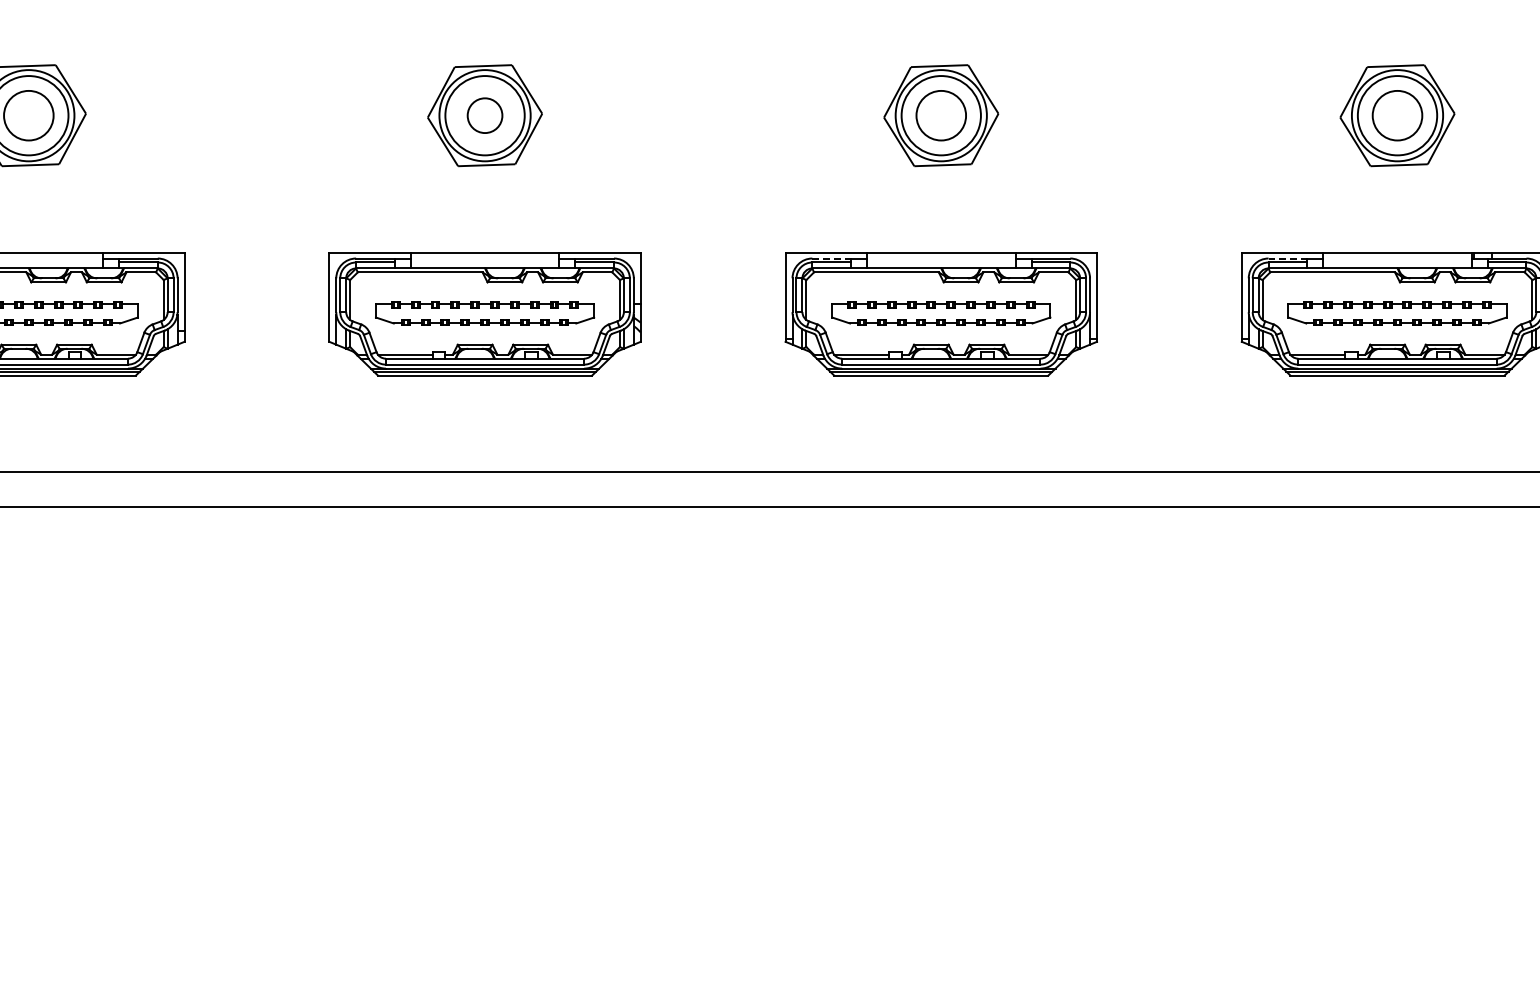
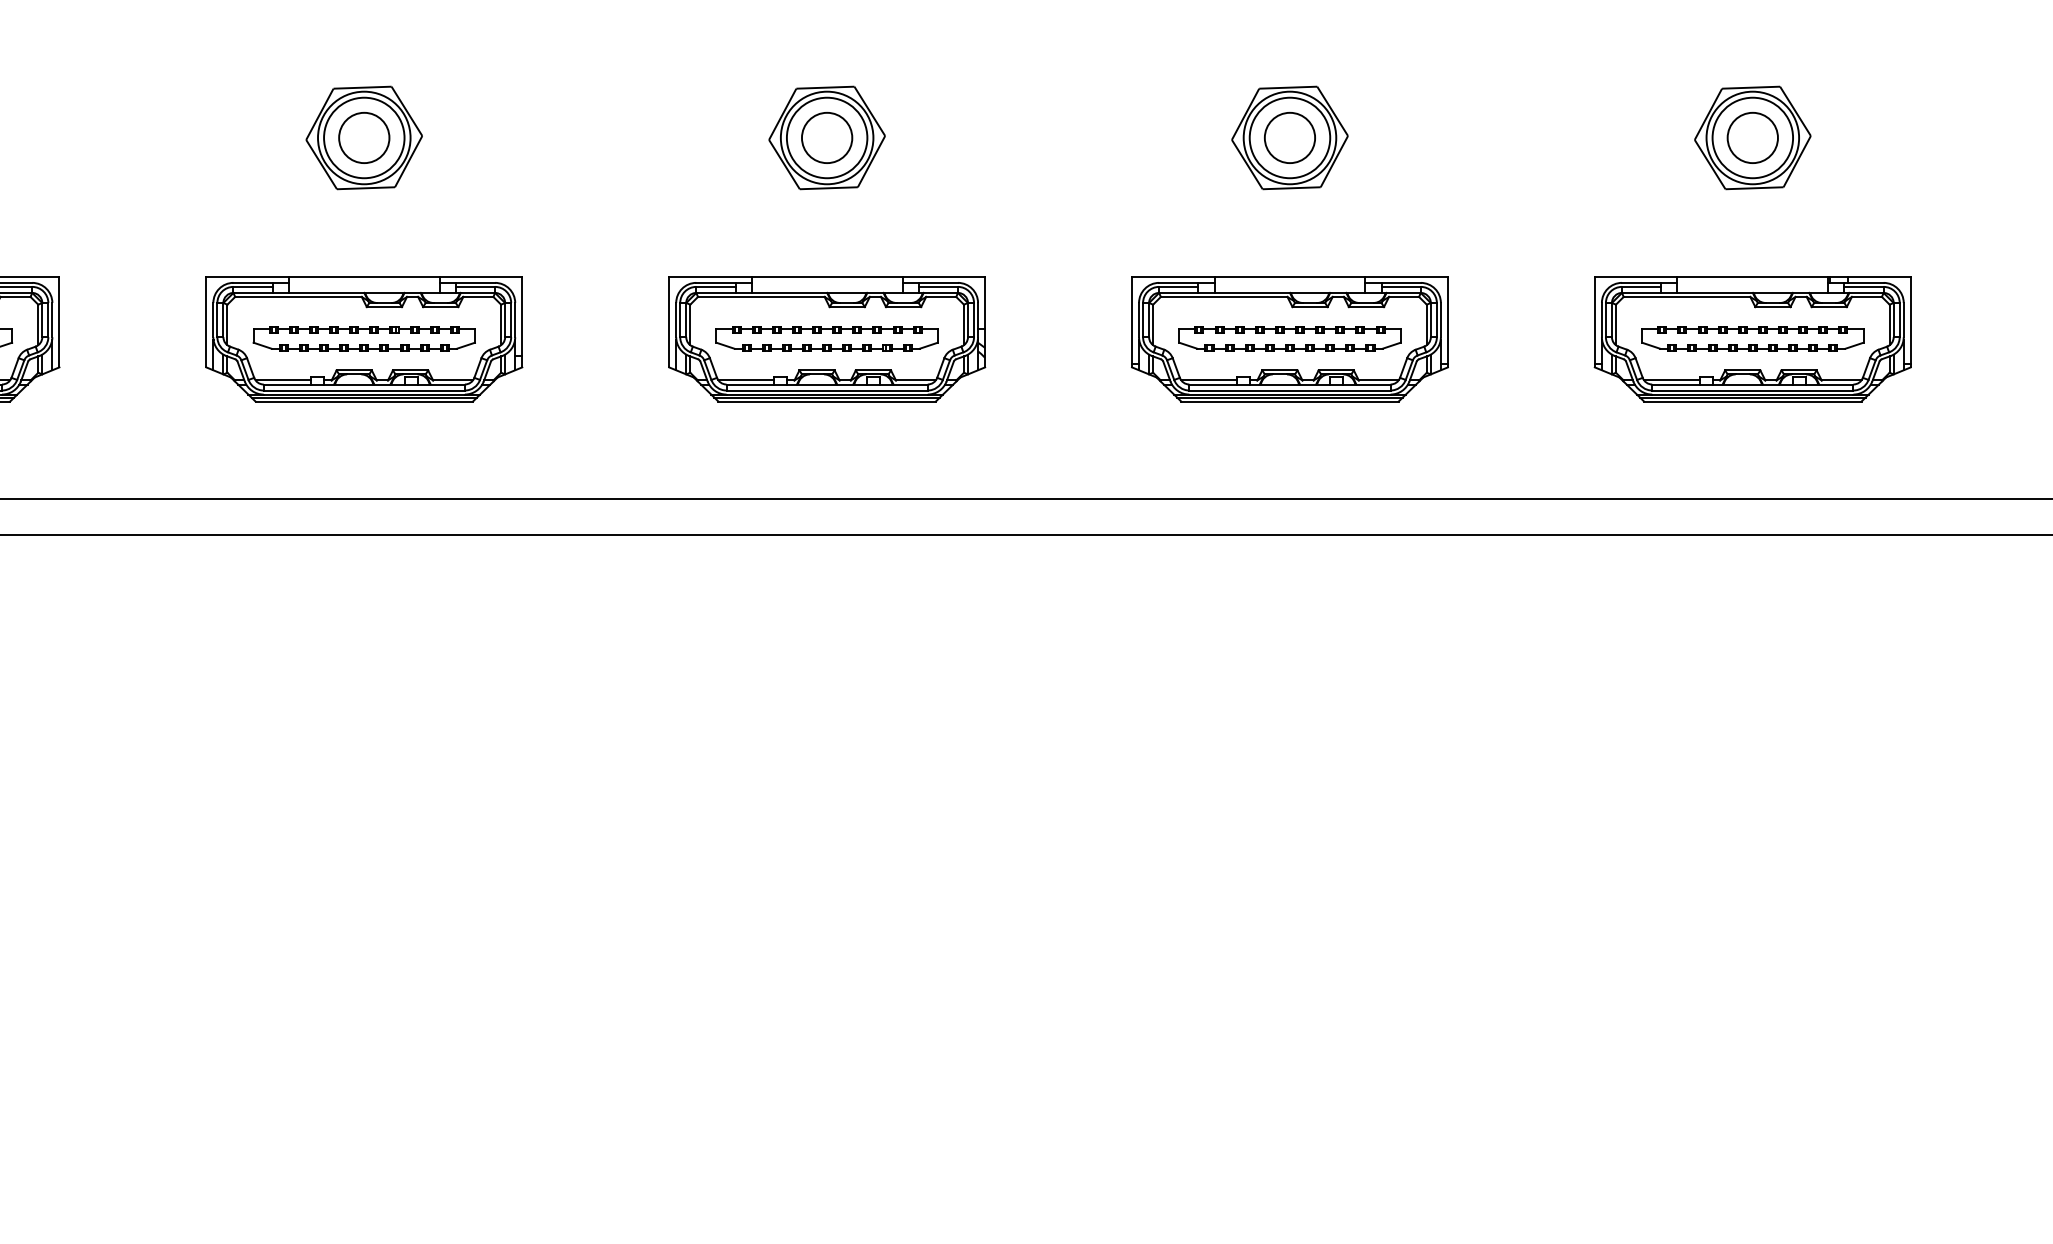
circle: (484, 115) -> (826, 137), size x1.43
line: (831, 258) -> (1178, 282), dashed -> solid
line: (1287, 258) -> (1641, 282), dashed -> solid

